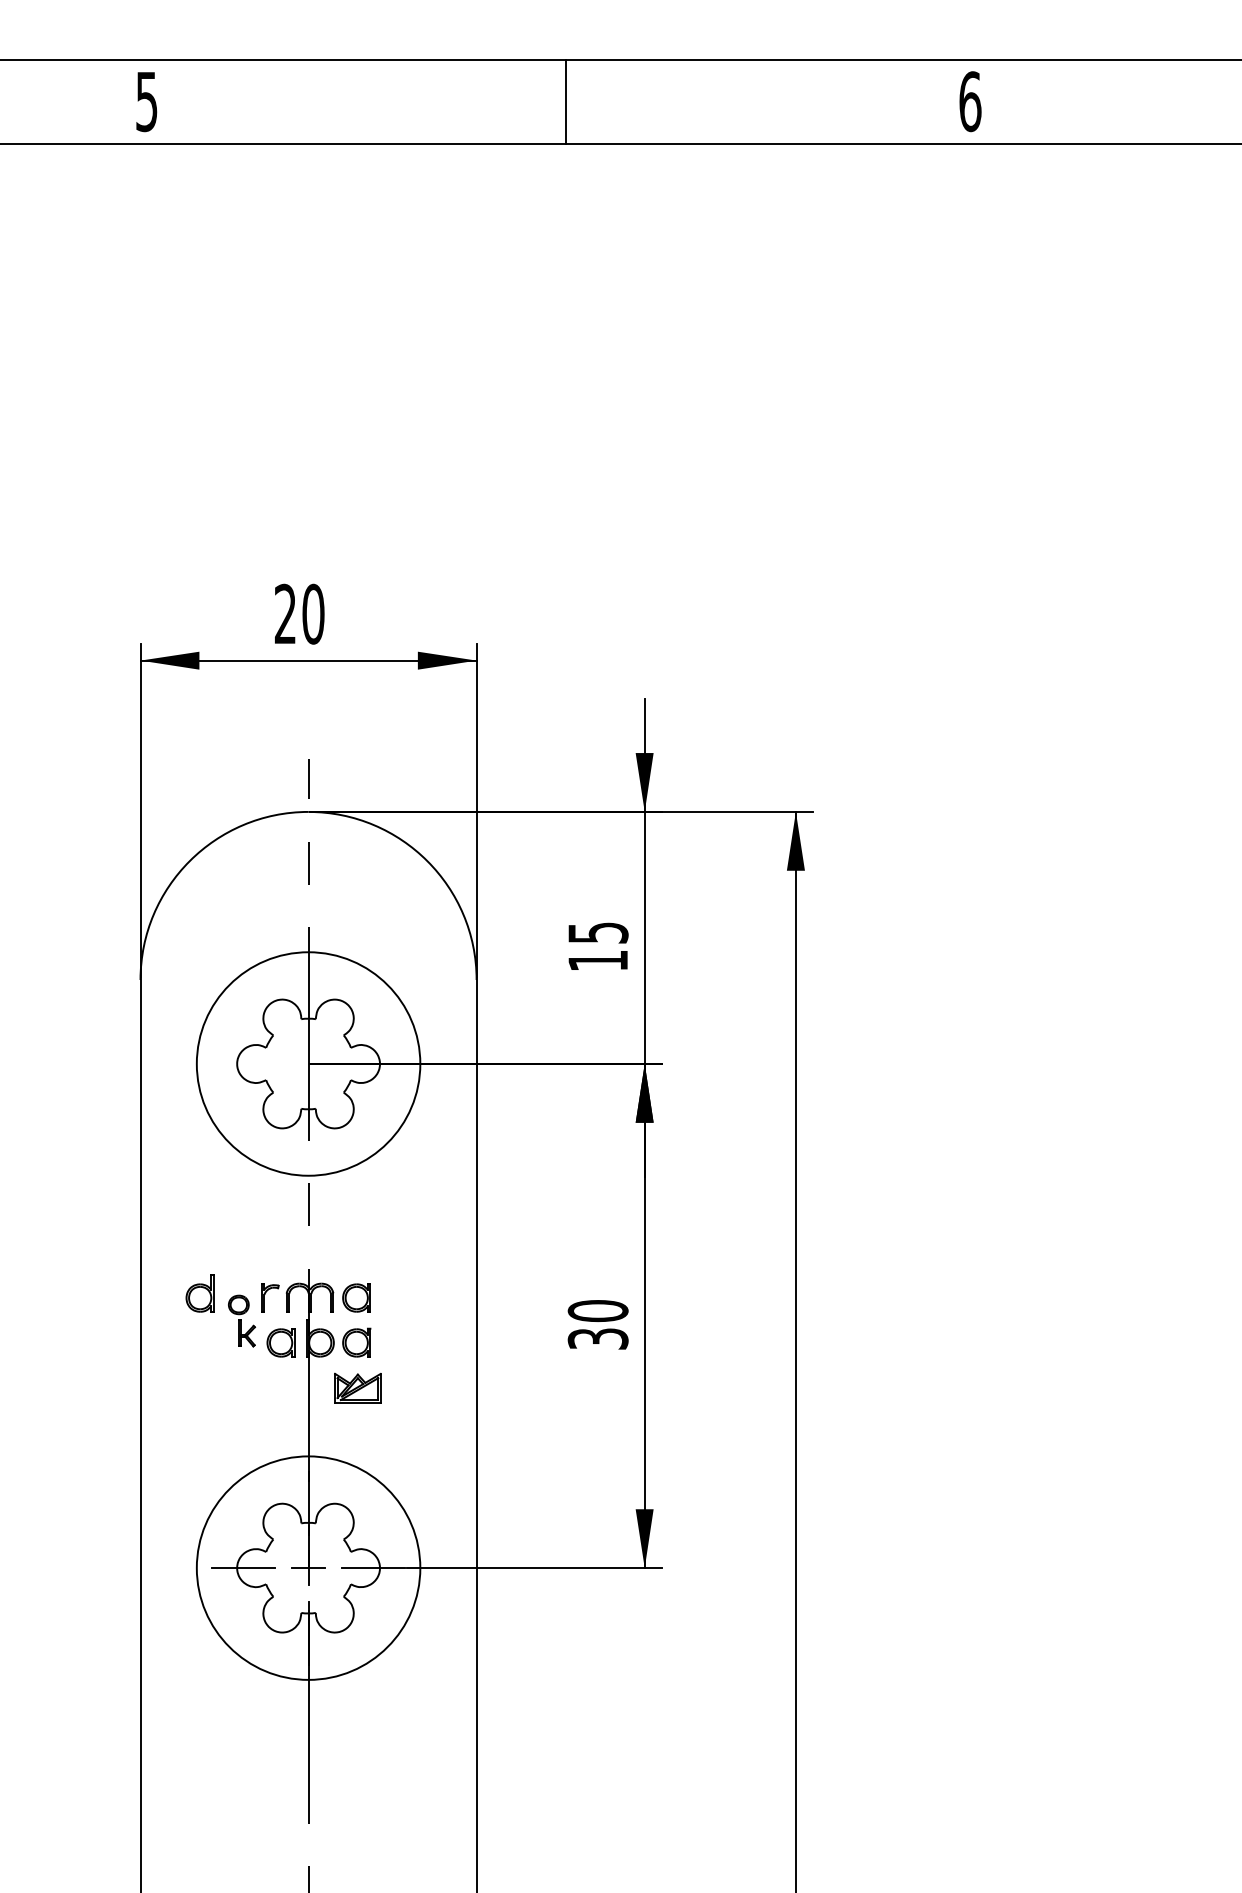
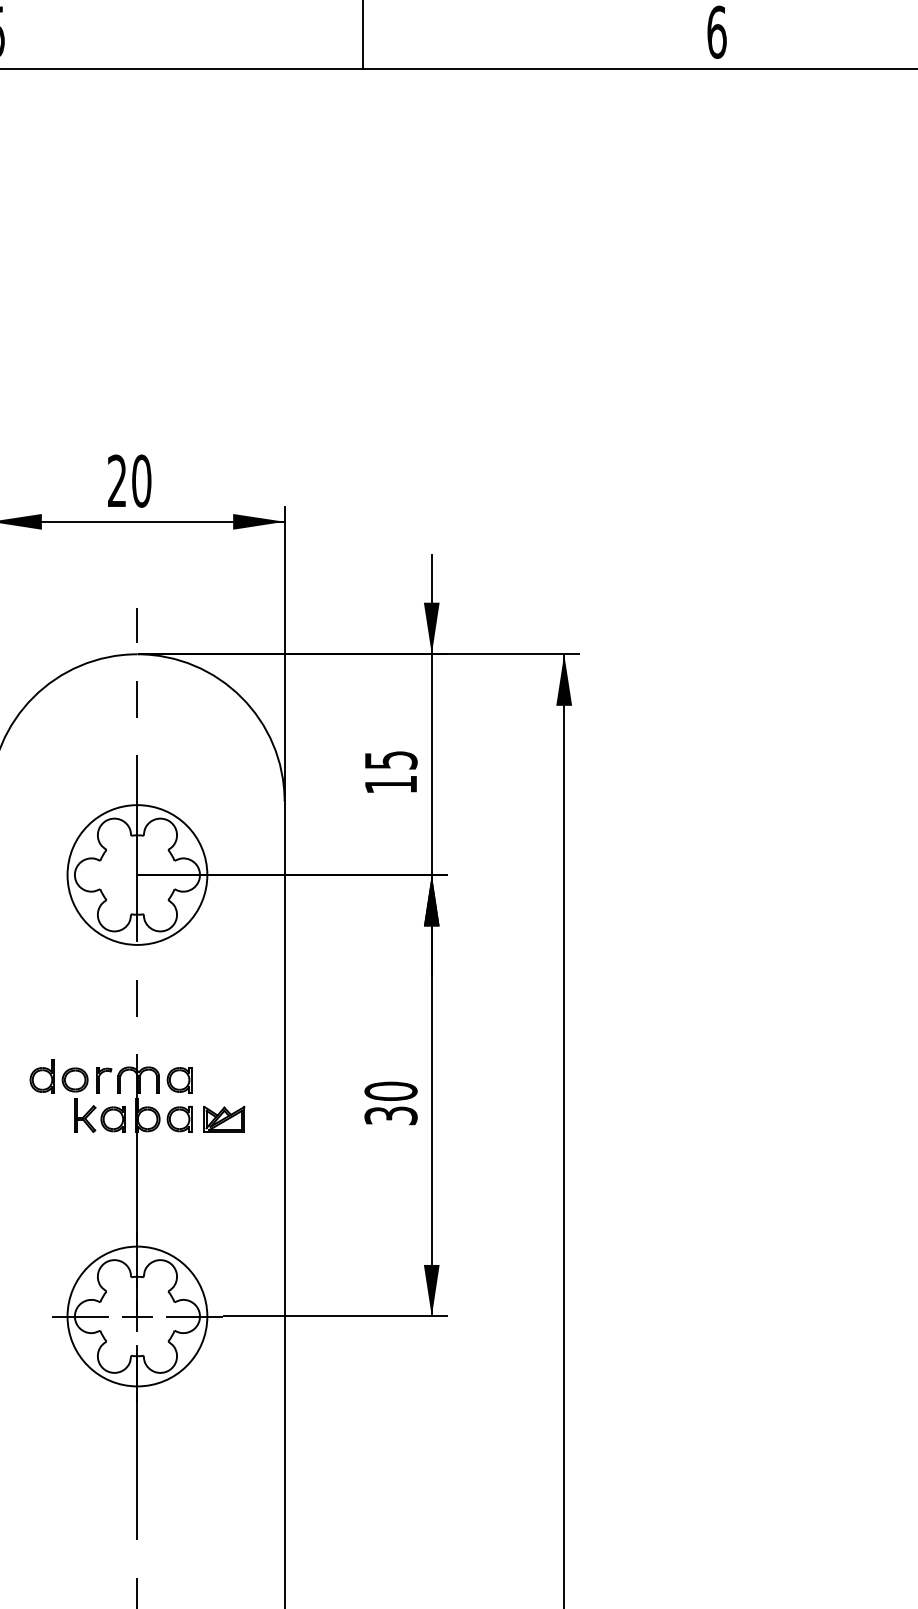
circle: (308, 1063) -> (137, 874), size x0.71
part: (241, 1320) -> (78, 1099), size x1.43
part: (357, 1387) -> (224, 1118), moved
circle: (308, 1567) -> (137, 1315), size x0.71

